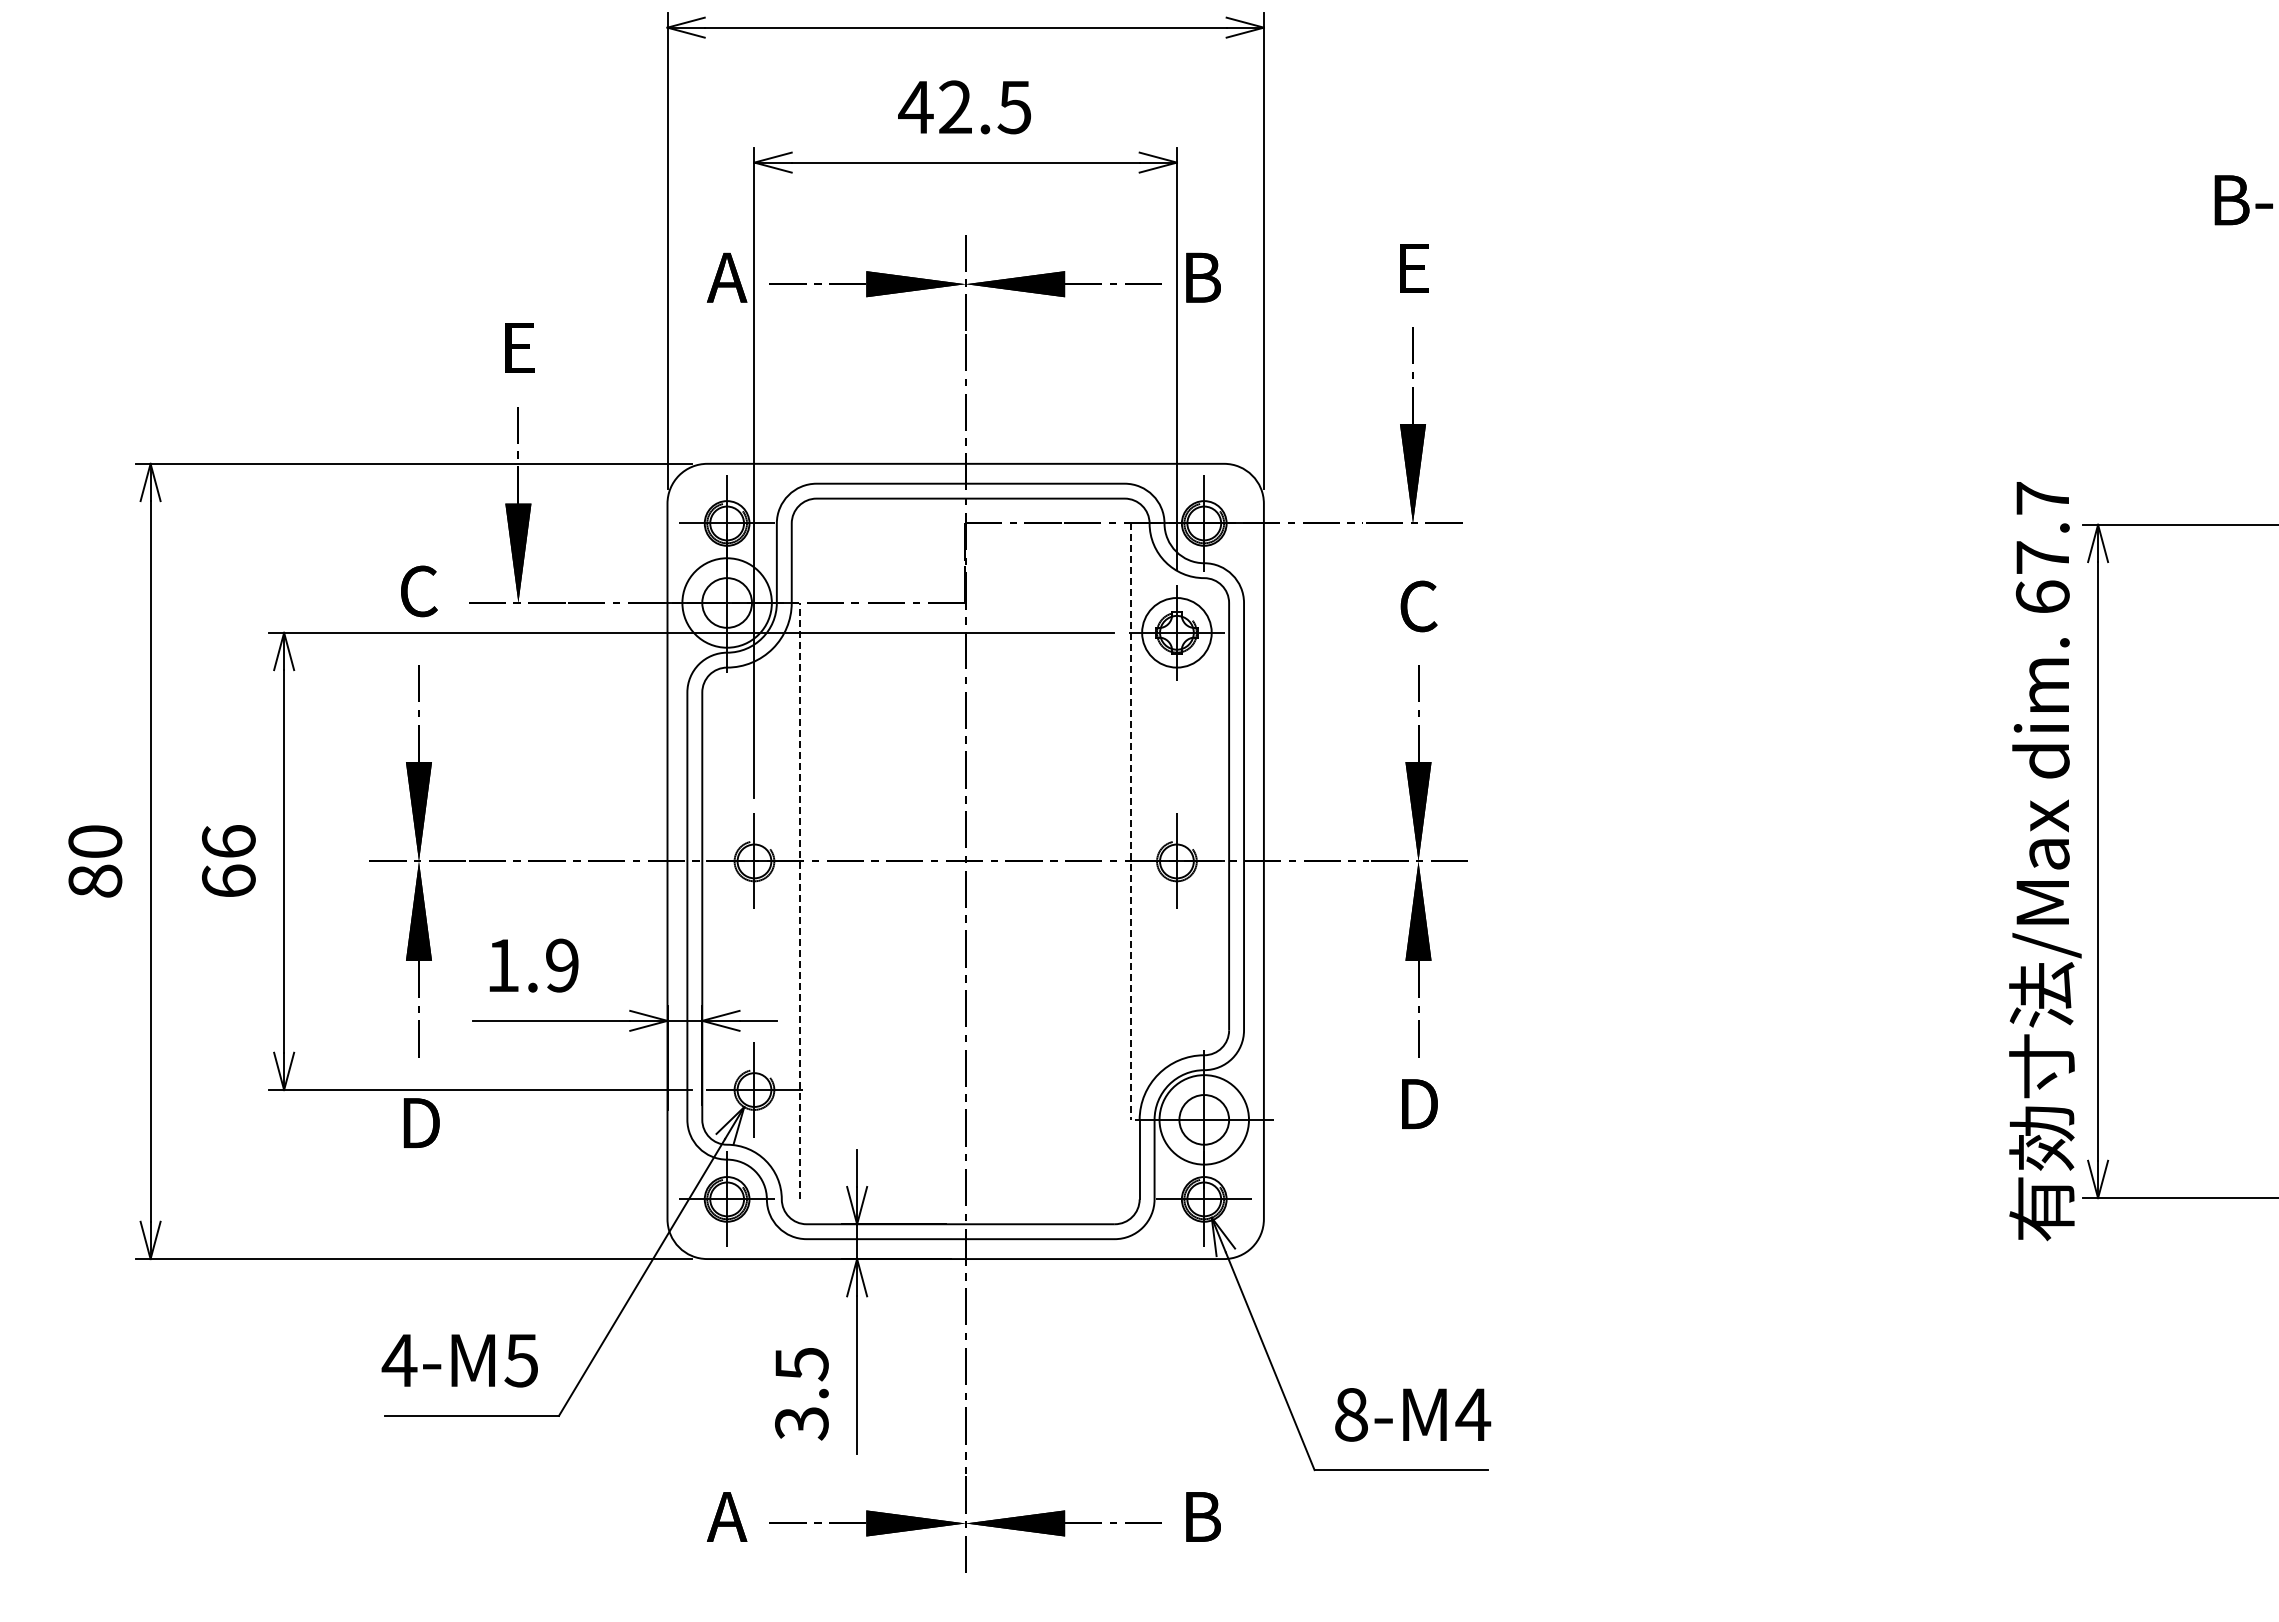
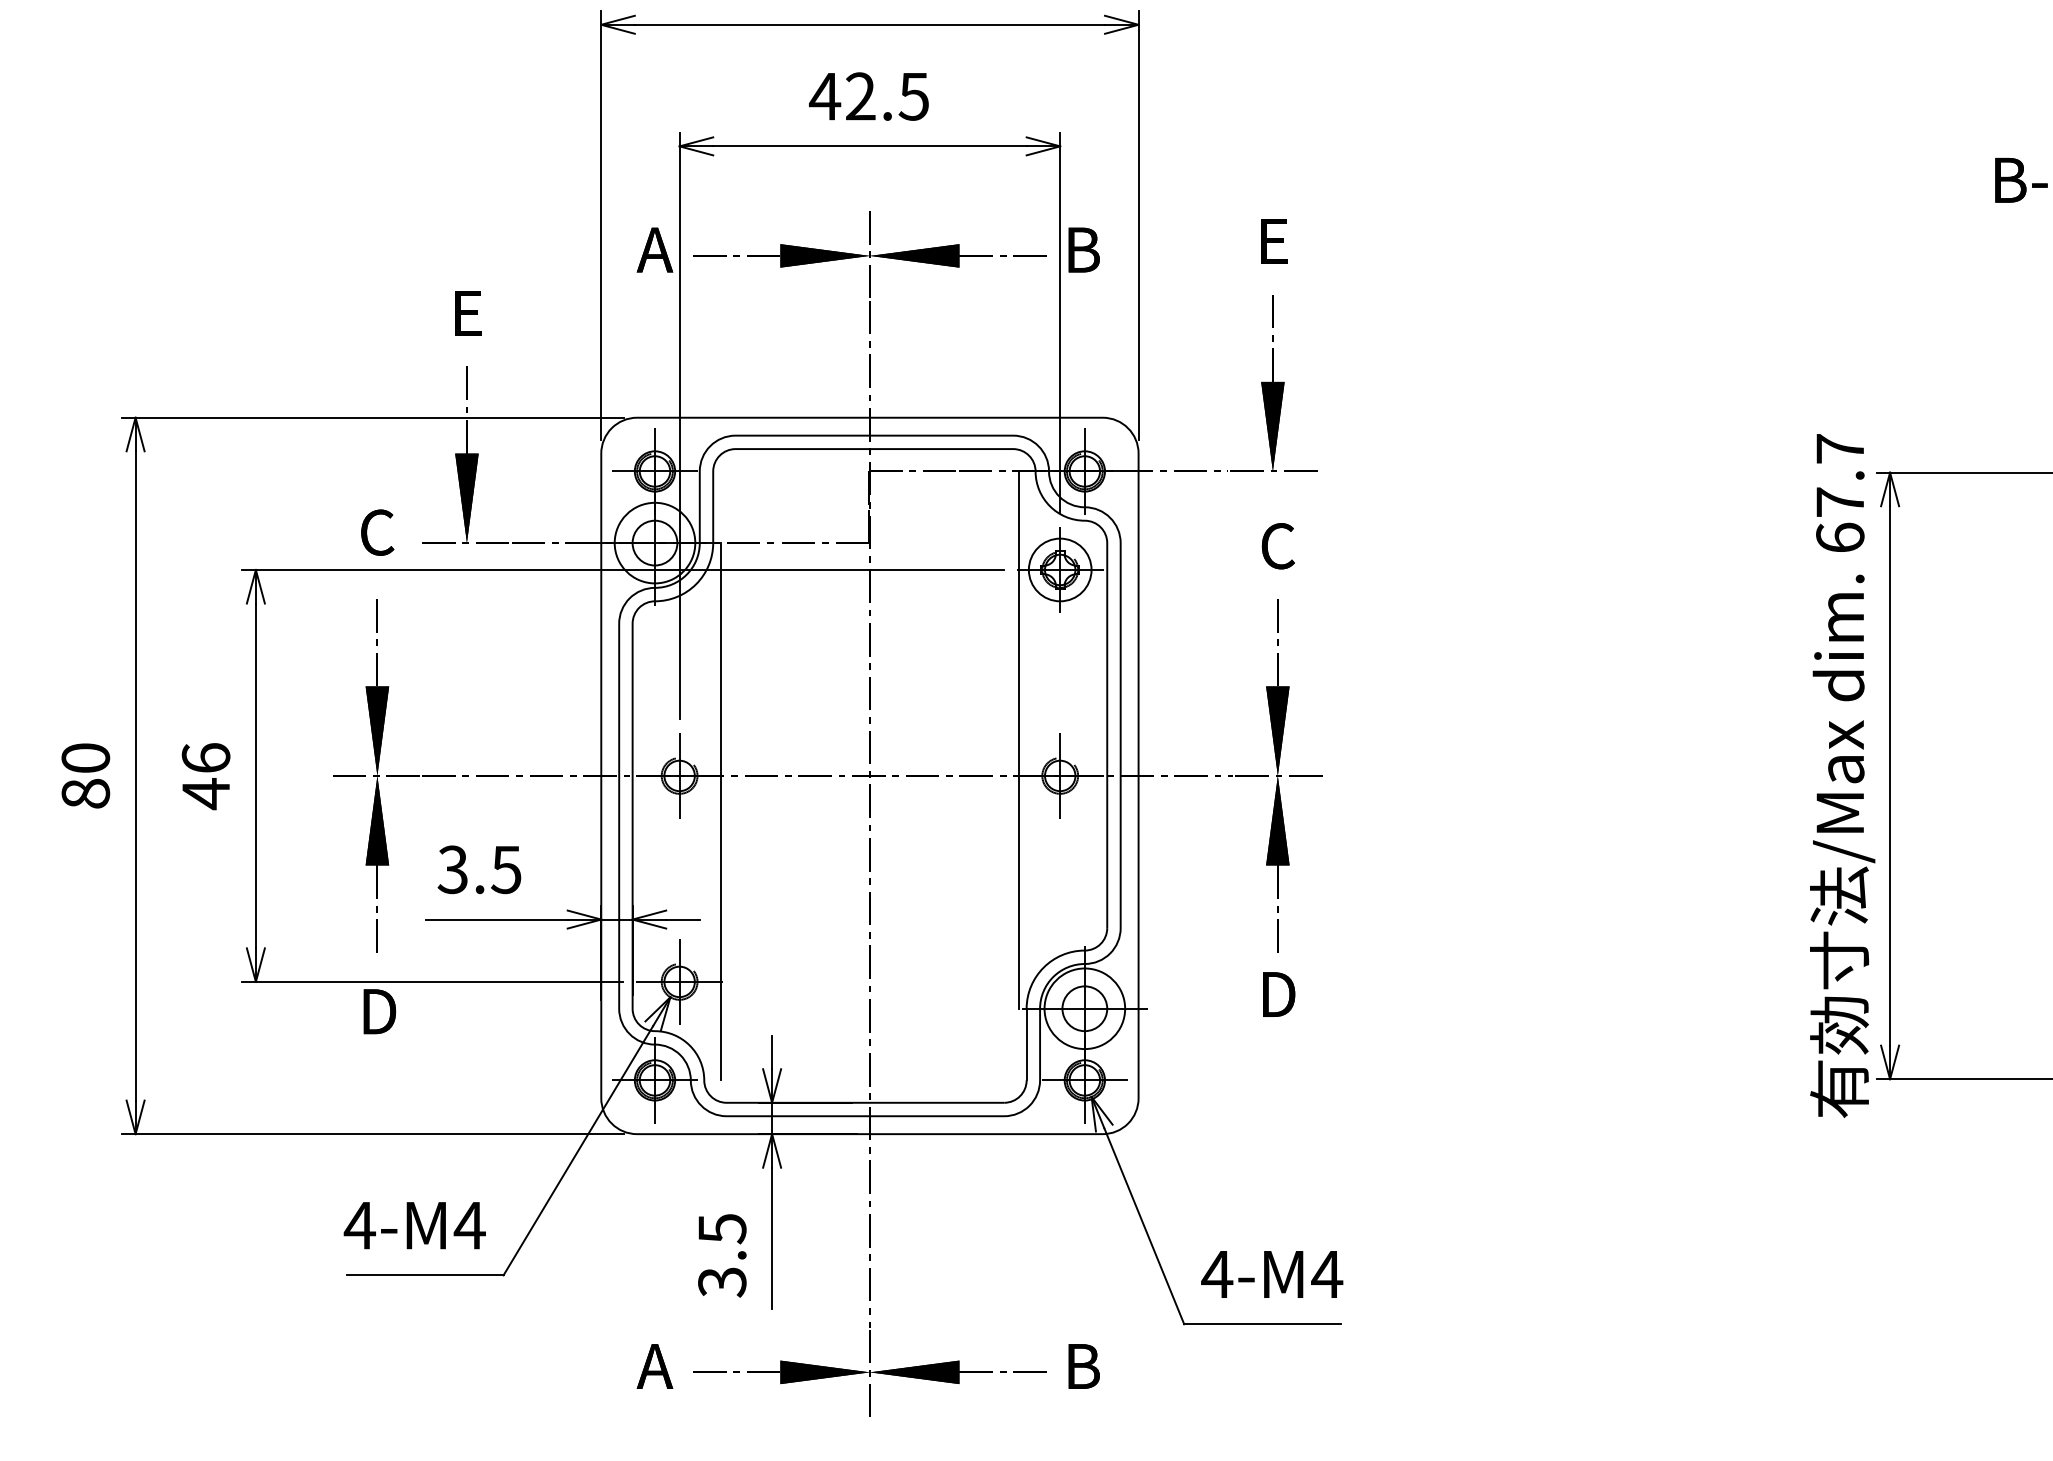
line: (1131, 822) -> (1019, 740), dashed -> solid
text: (228, 881) -> (205, 794), 66 -> 46
line: (800, 900) -> (721, 811), dashed -> solid
text: (531, 965) -> (478, 869), 1.9 -> 3.5
text: (521, 1360) -> (469, 1225), 4-M5 -> 4-M4
text: (1351, 1414) -> (1217, 1274), 8-M4 -> 4-M4

